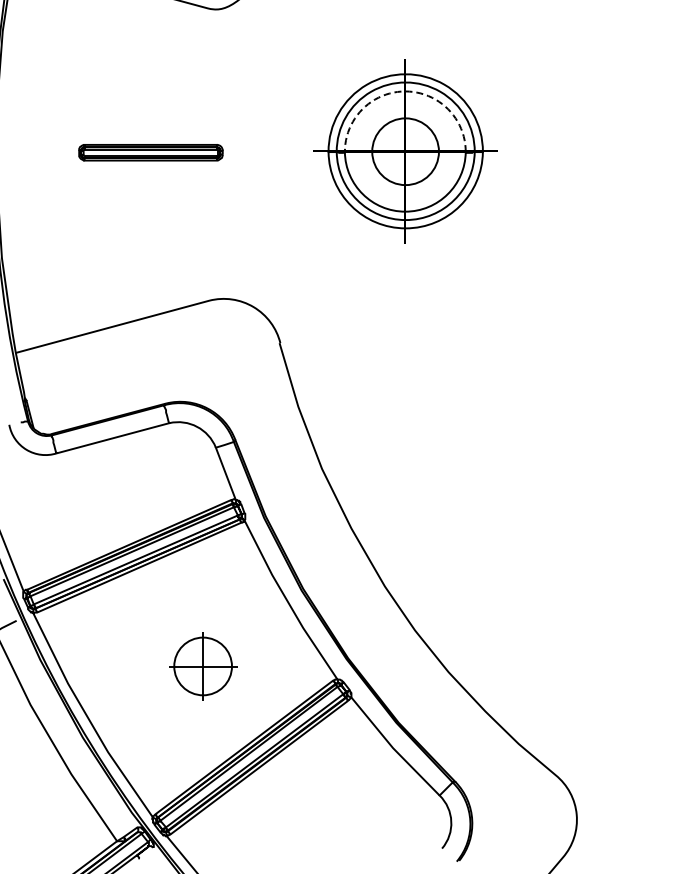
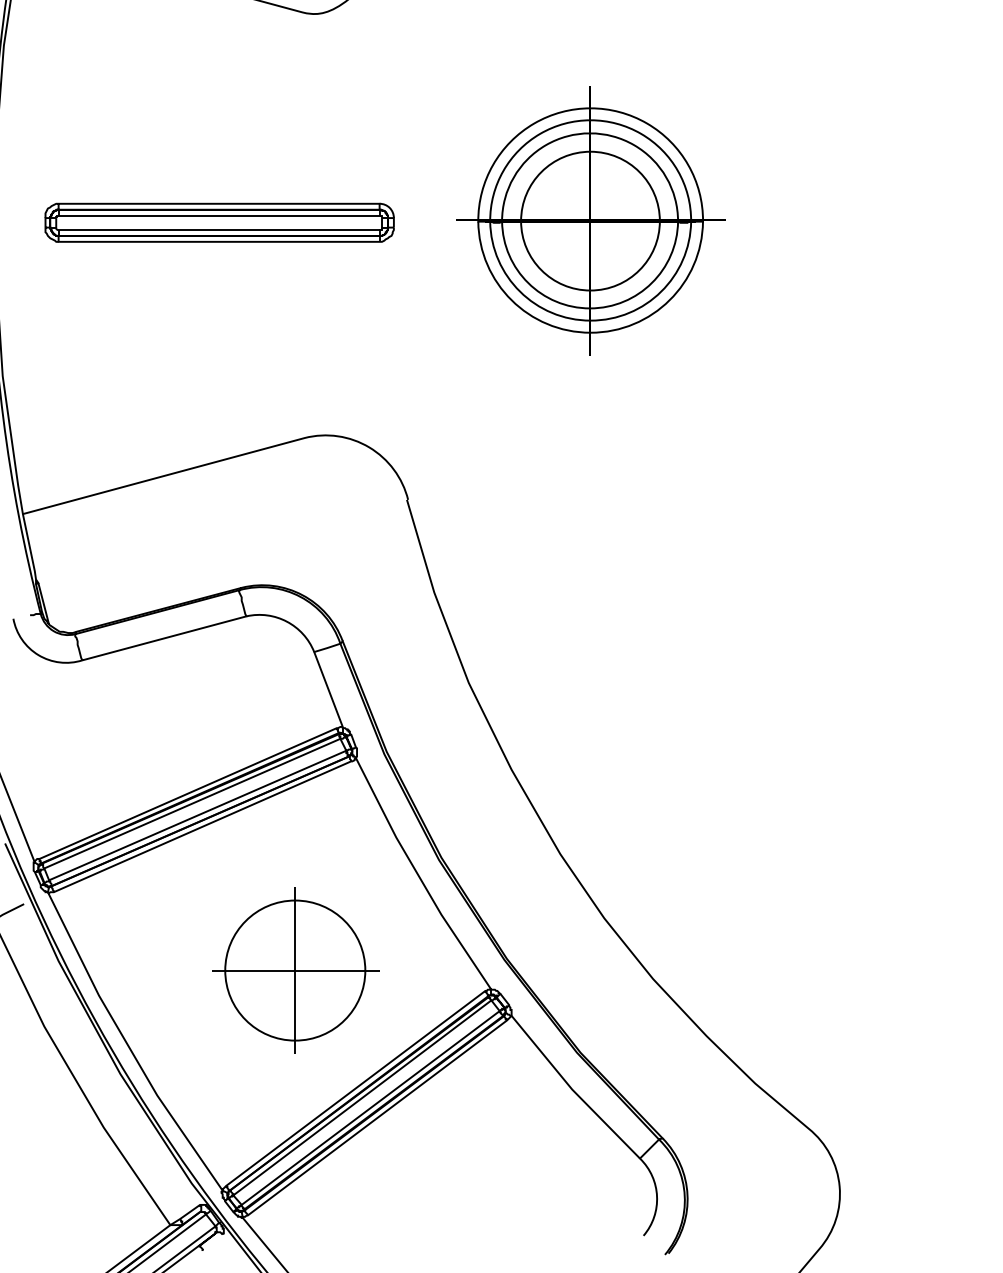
arc: (405, 91) -> (590, 133), dashed -> solid
circle: (405, 151) -> (590, 220), size x1.43
part: (150, 152) -> (219, 222), size x1.67
part: (203, 666) -> (296, 970), size x1.67

